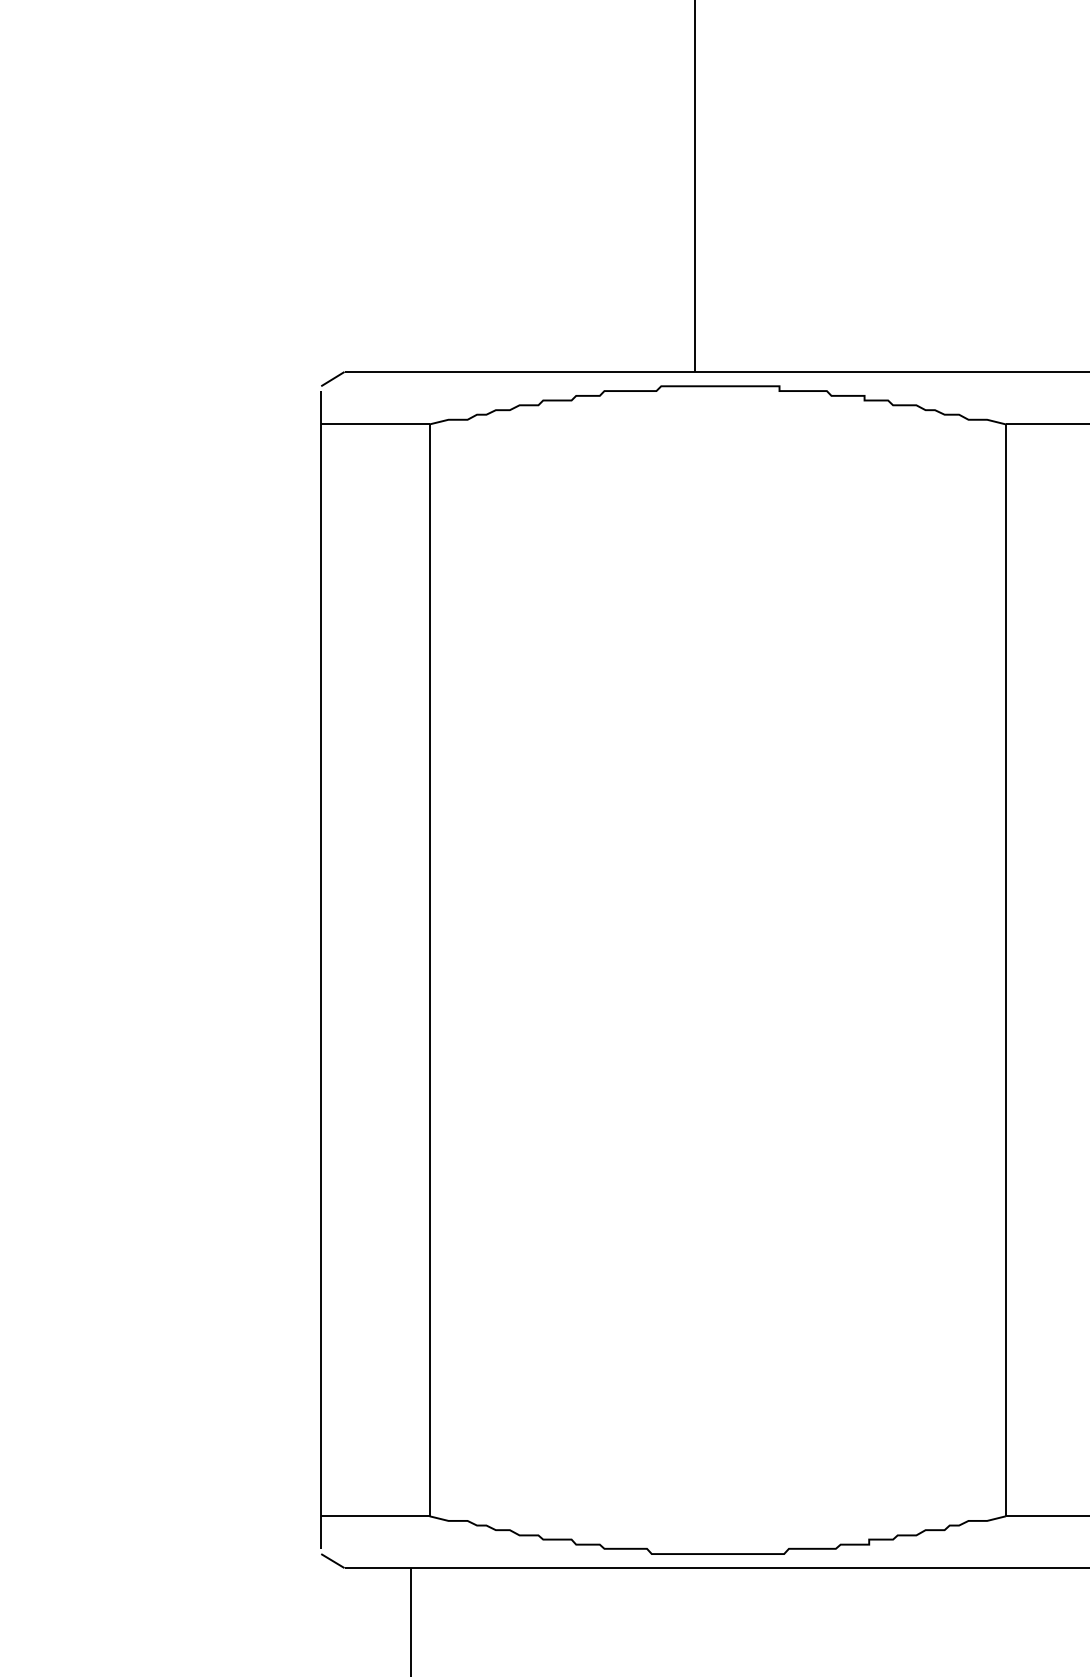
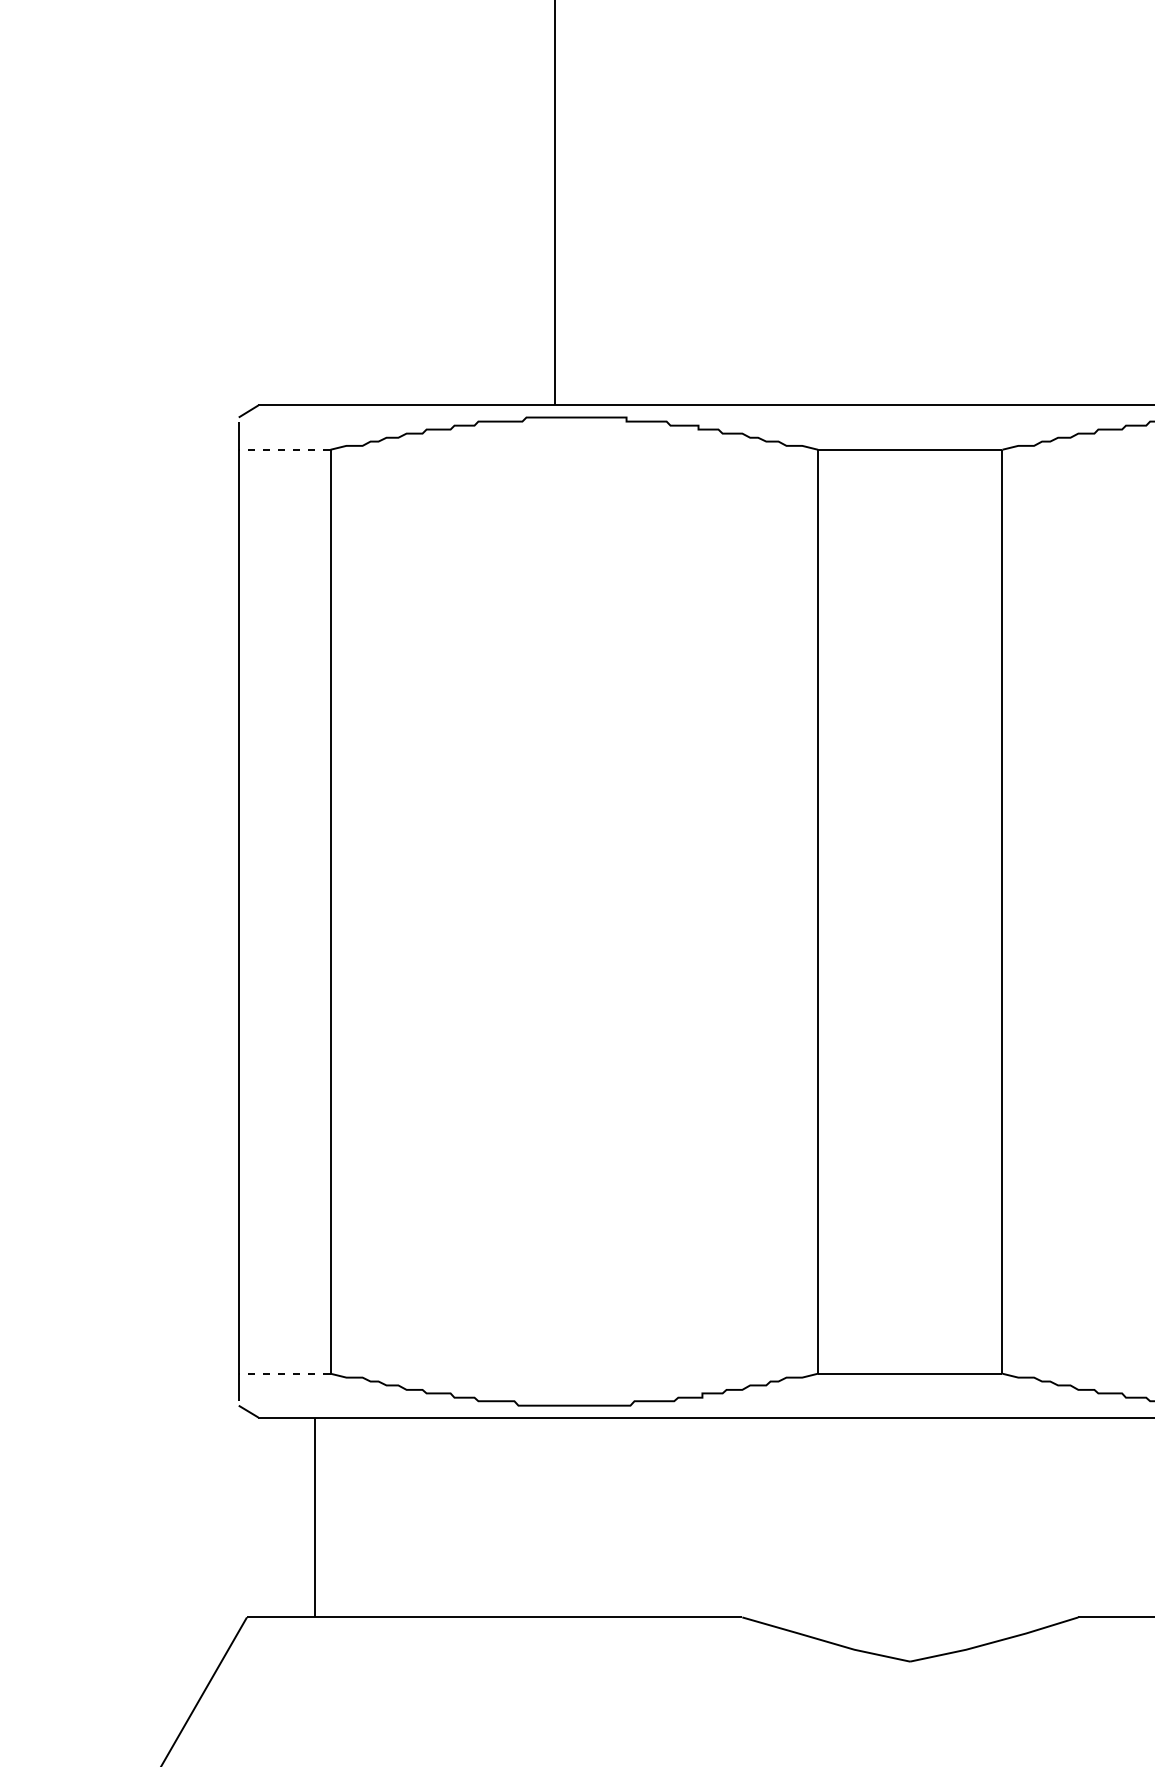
line: (375, 424) -> (284, 449), solid -> dashed
line: (375, 1516) -> (284, 1373), solid -> dashed

